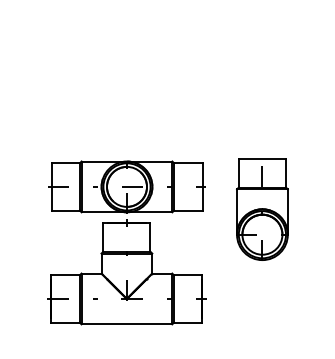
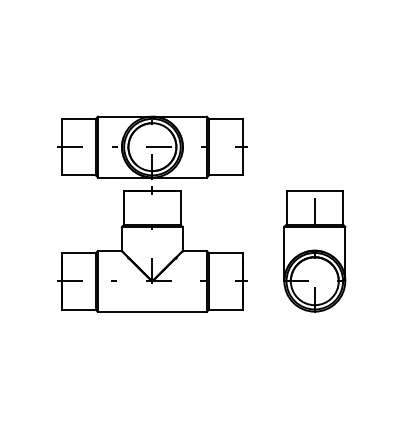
part: (126, 242) -> (151, 213), moved

